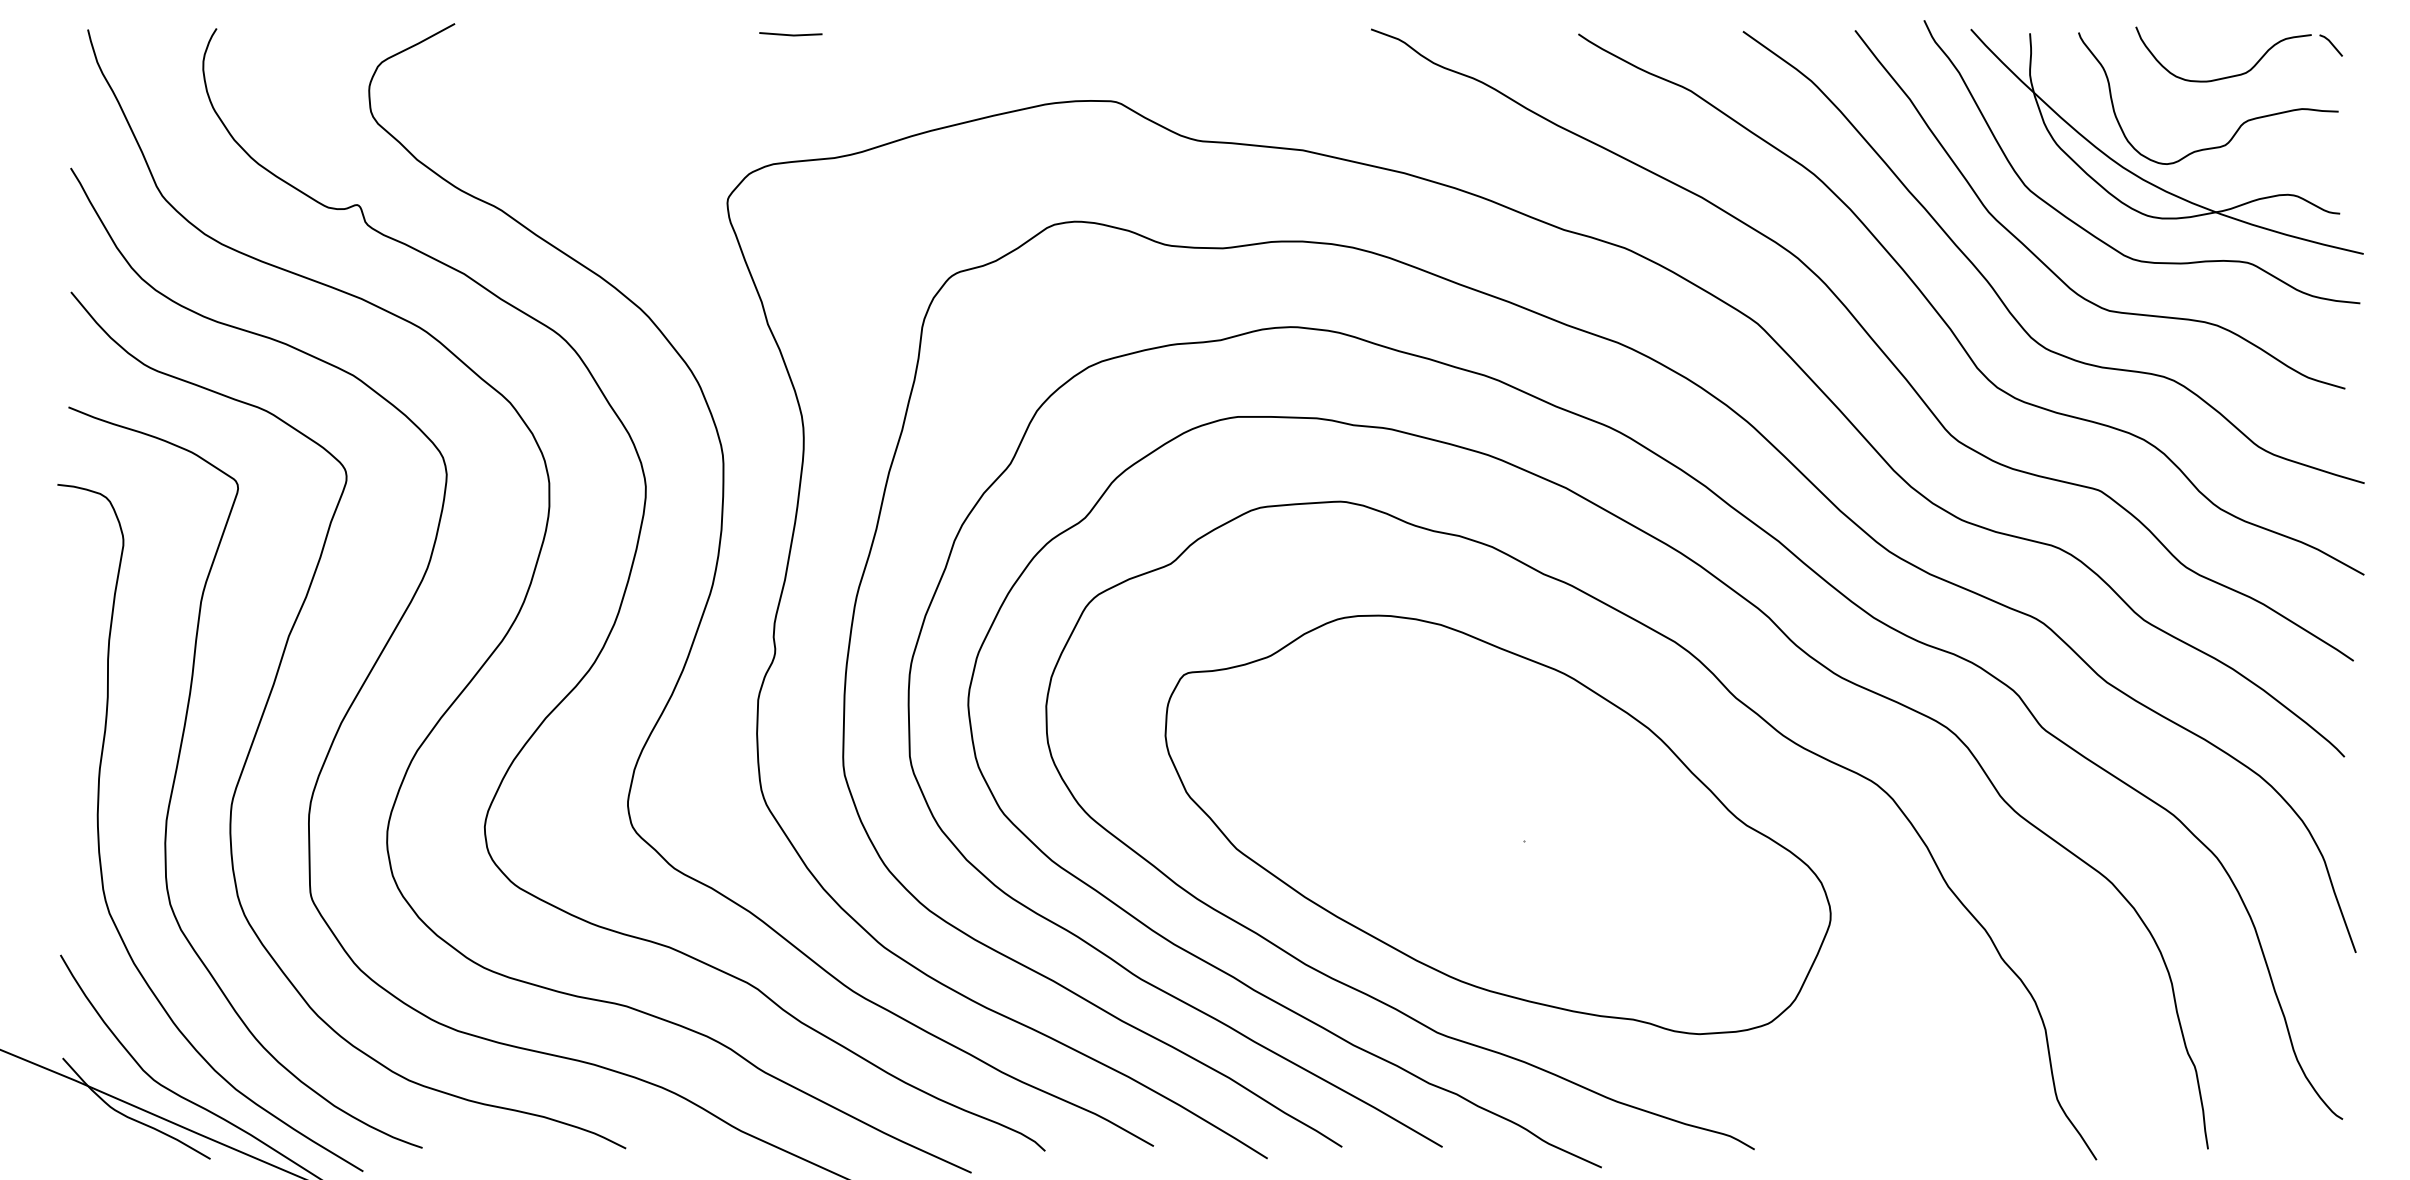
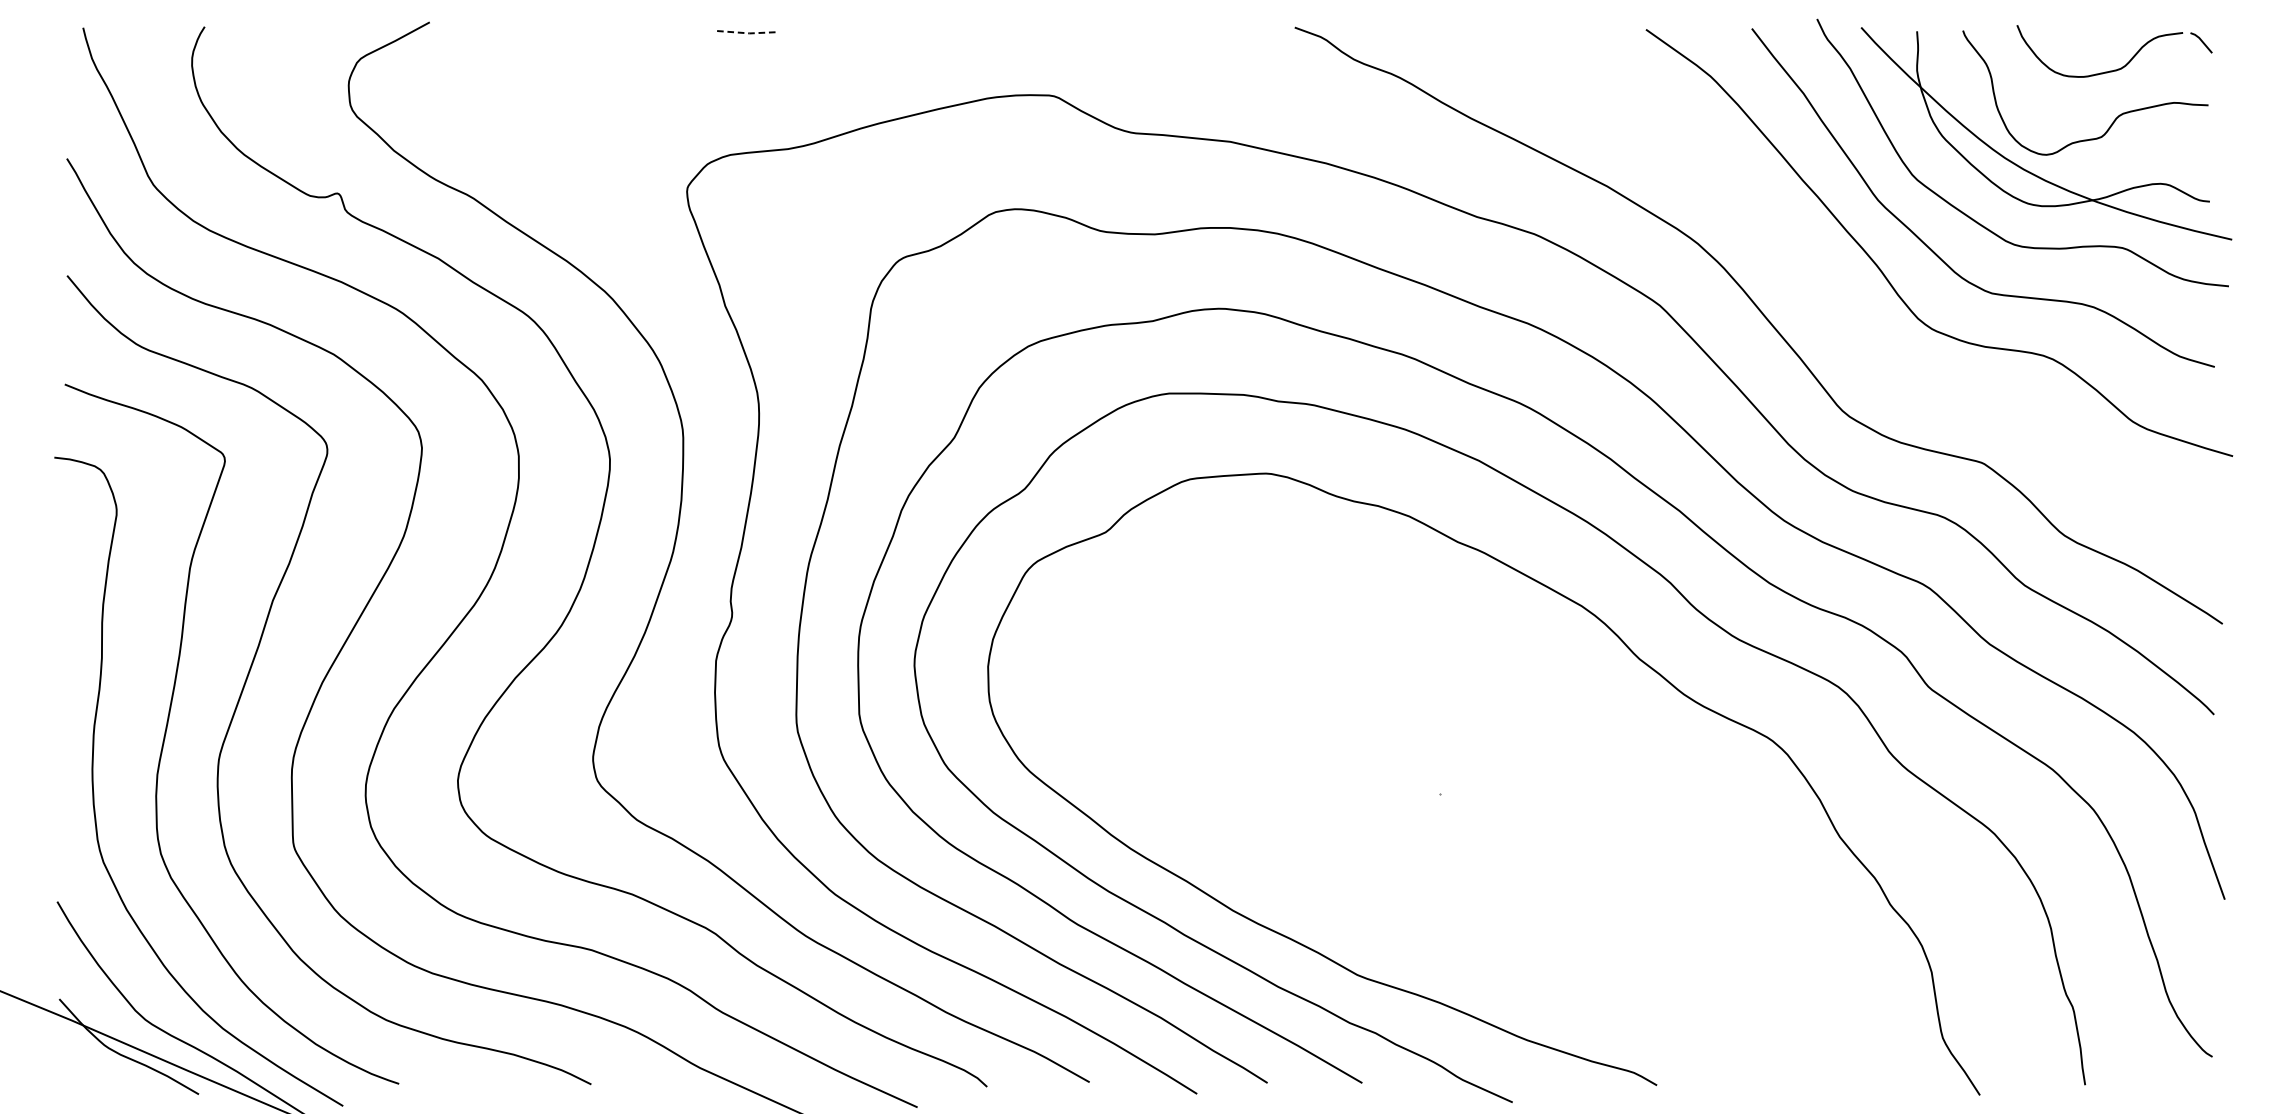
line: (791, 35) -> (747, 33), solid -> dashed
curve: (1947, 323) -> (1839, 305), removed
part: (1497, 824) -> (1414, 778), removed

